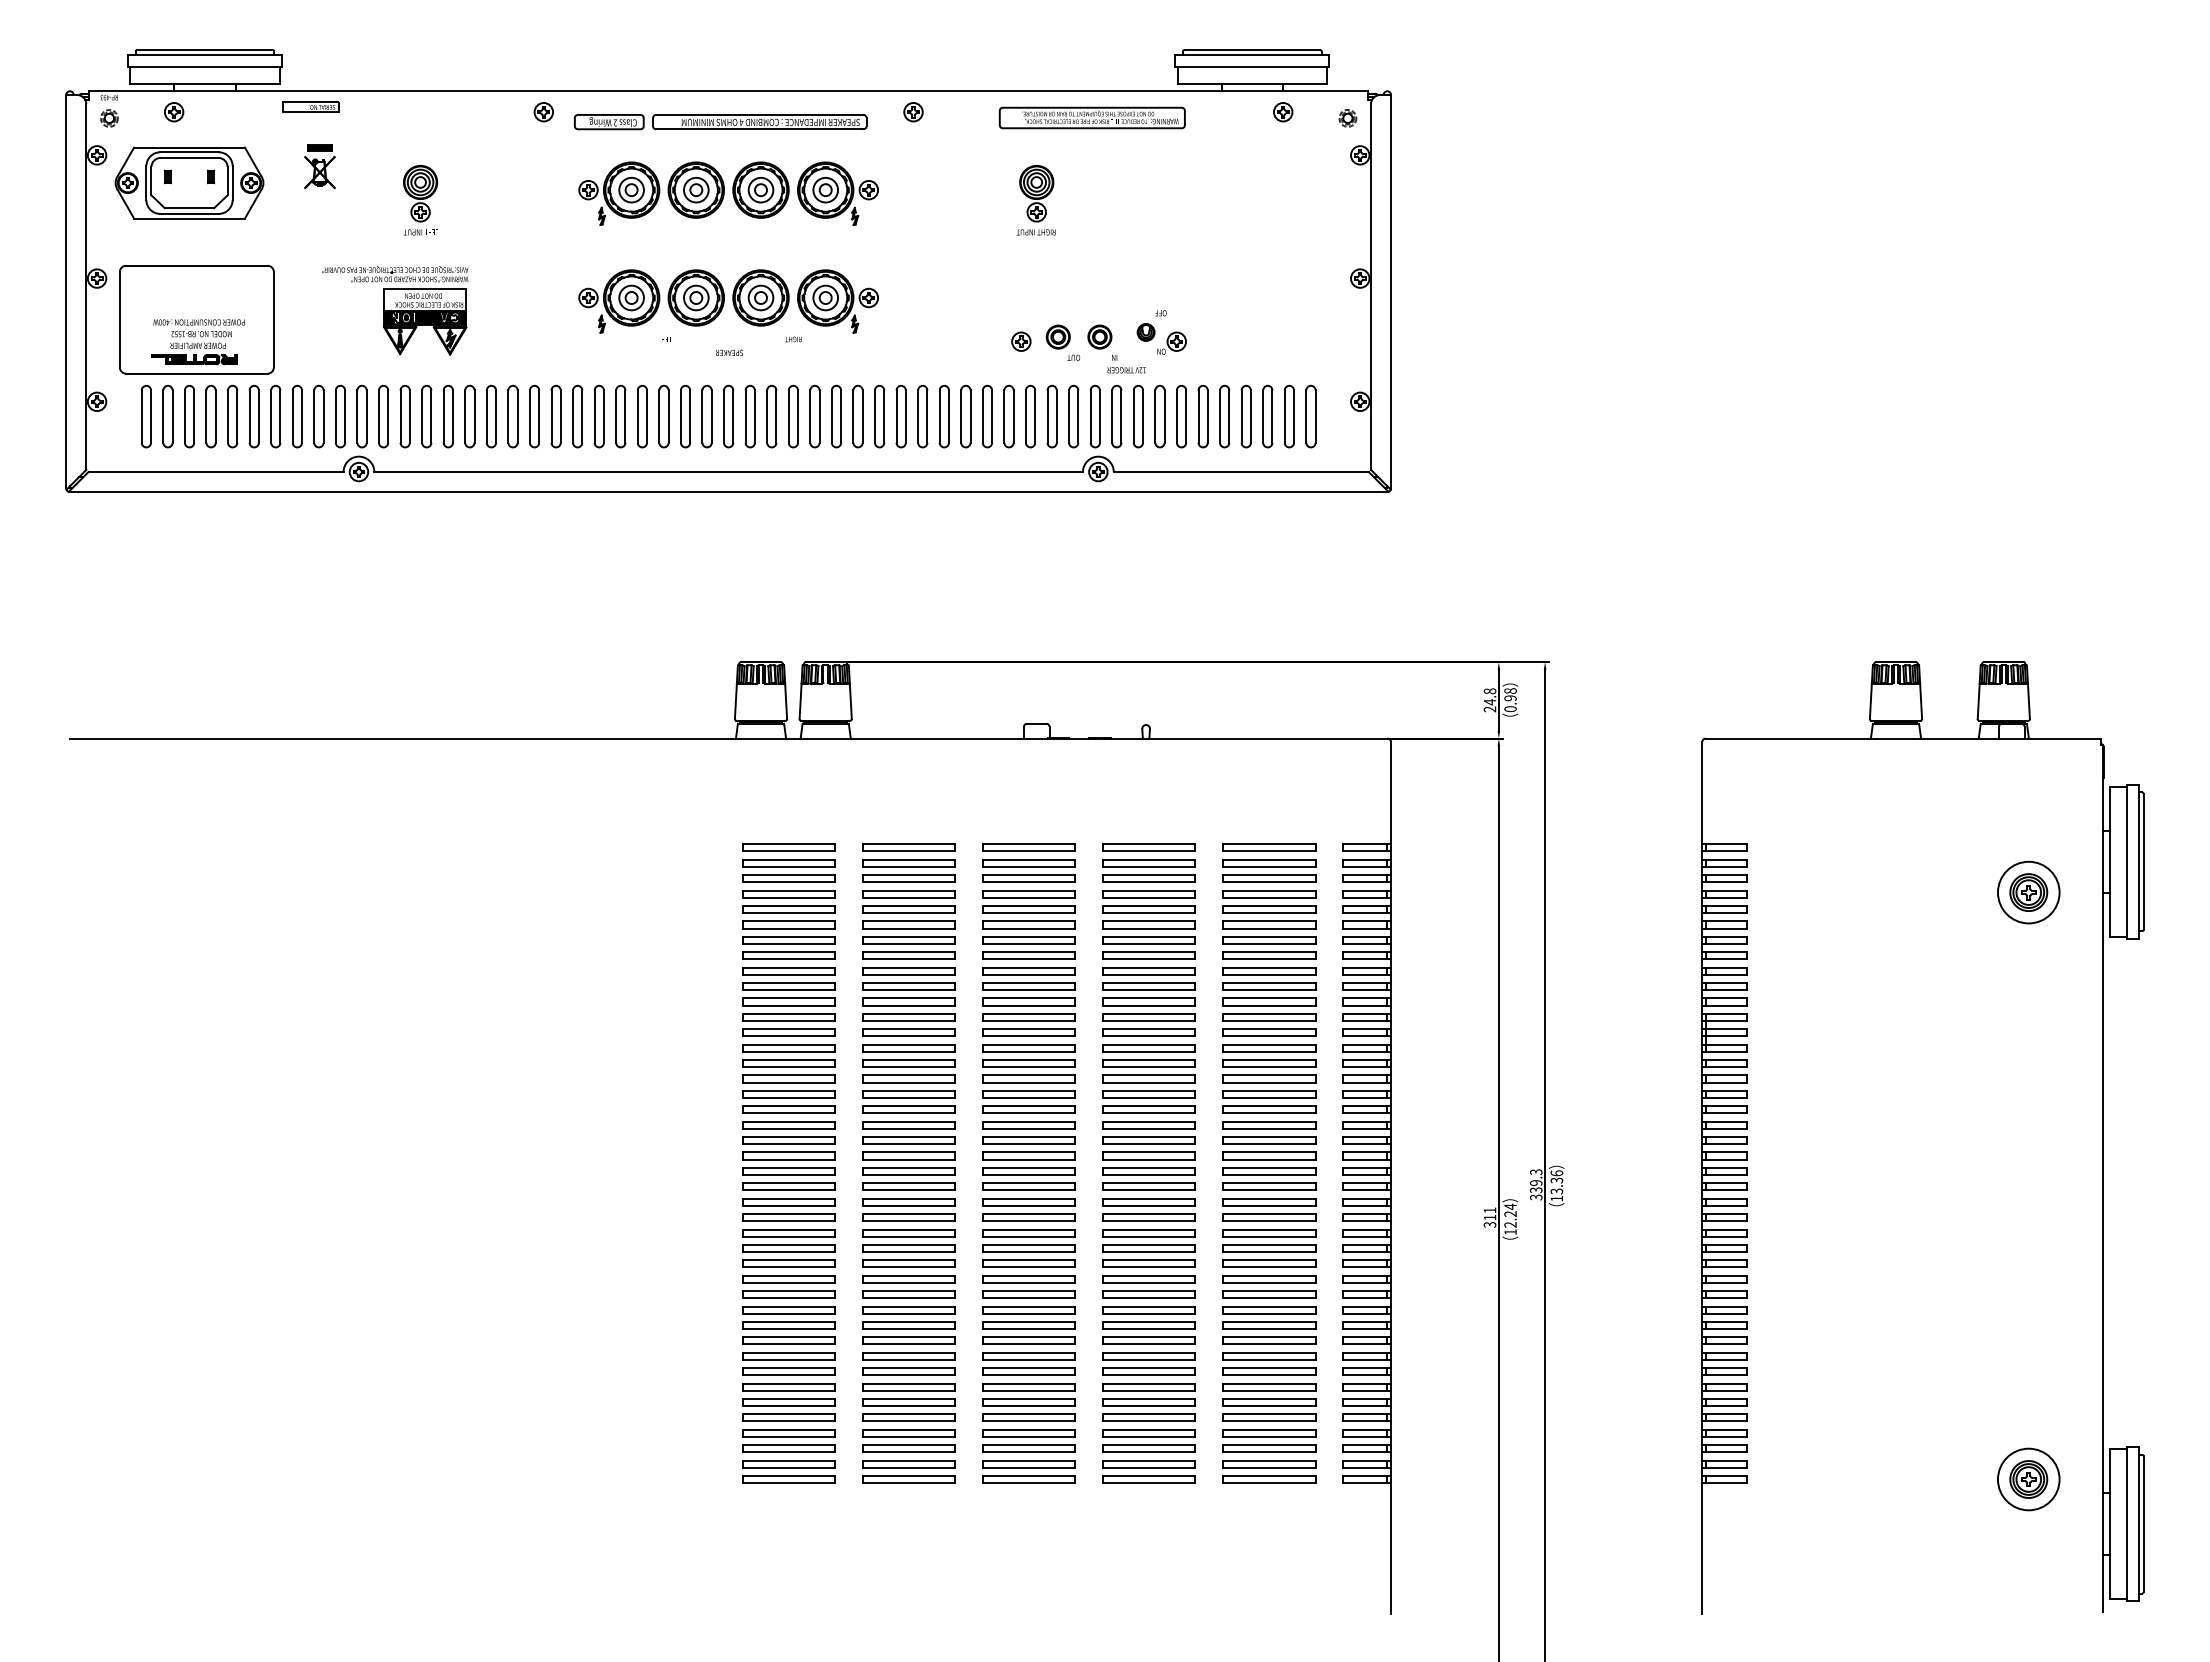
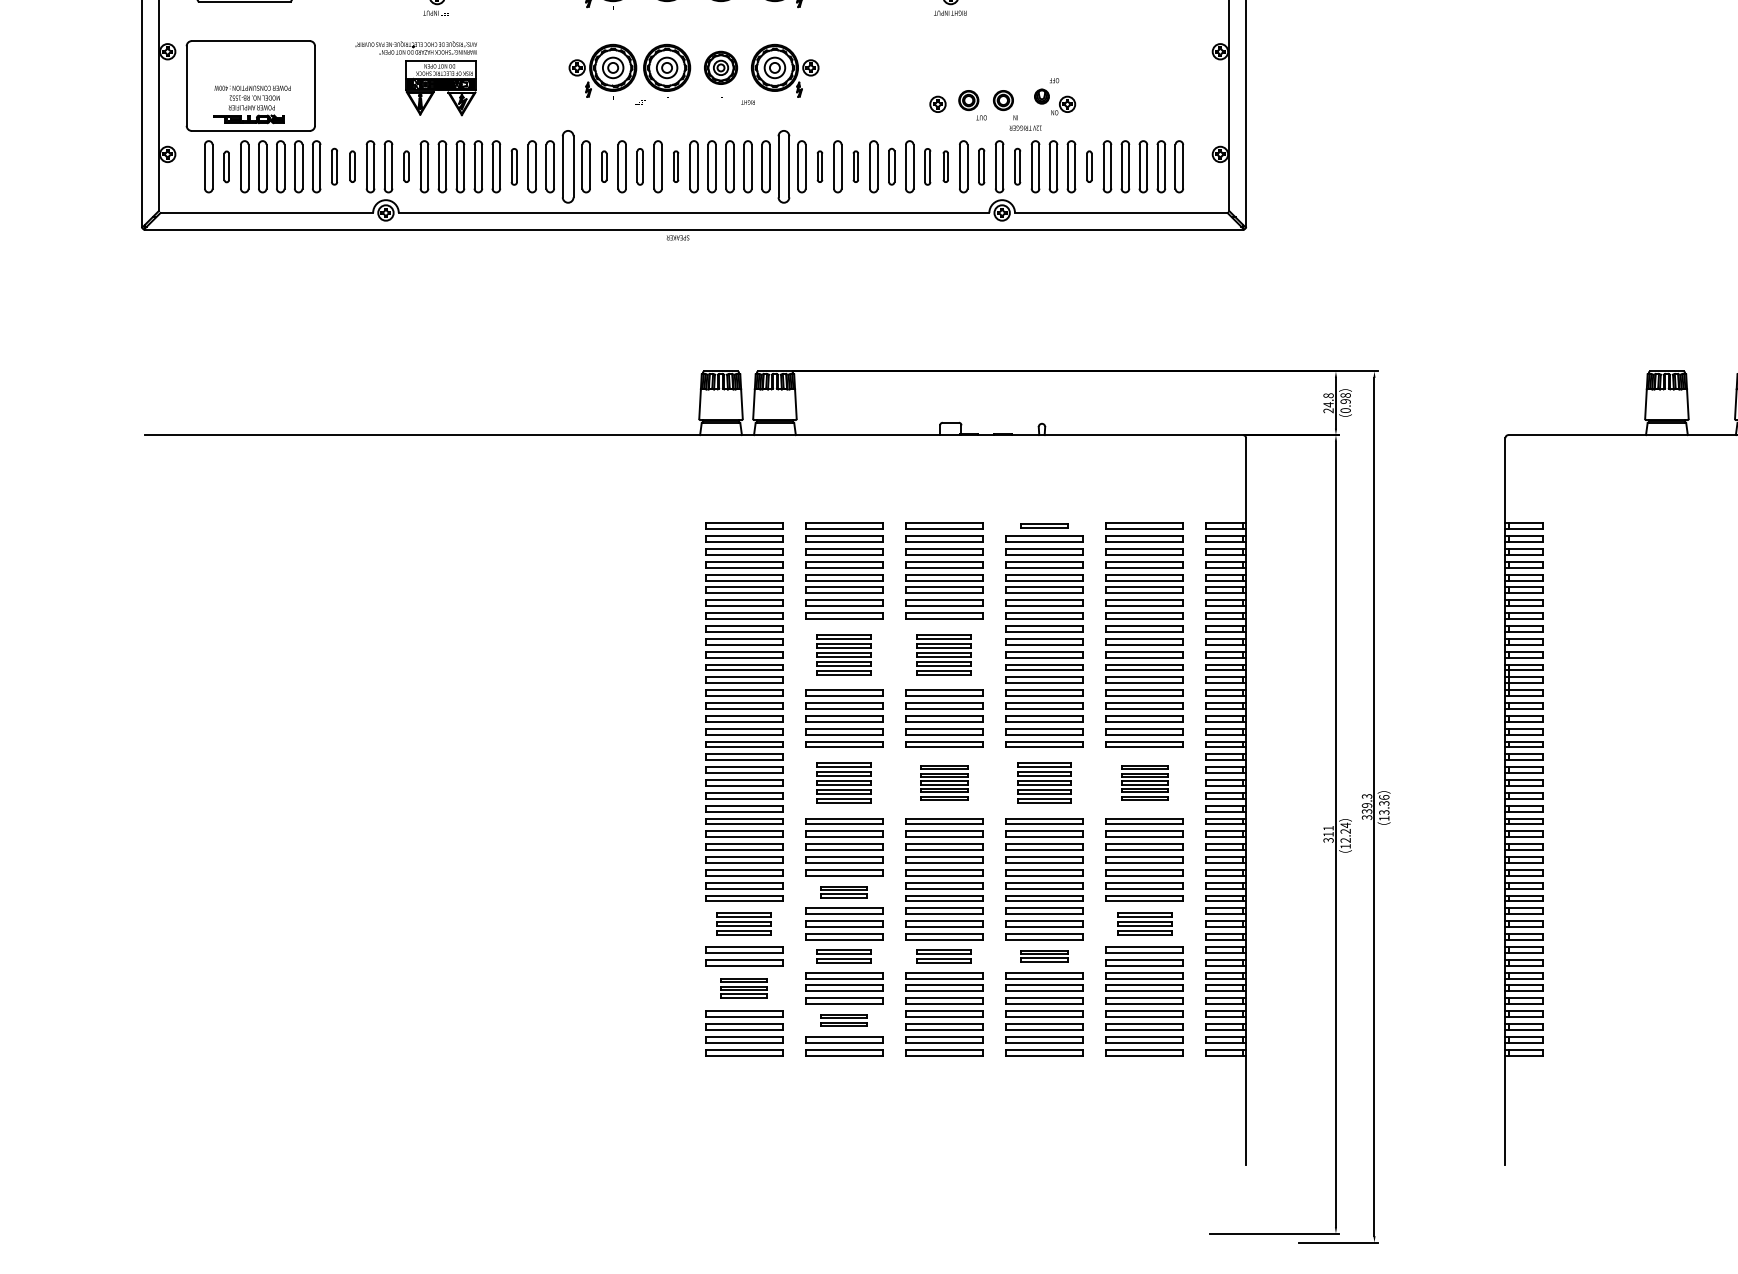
part: (760, 297) -> (720, 67), size x0.7
text: (729, 352) -> (678, 237), moved
part: (167, 416) -> (226, 166), size x0.6
part: (296, 416) -> (333, 166), size x0.7
part: (318, 416) -> (352, 166), size x0.6
part: (383, 416) -> (406, 166), size x0.6
part: (512, 416) -> (513, 166), size x0.7
part: (577, 416) -> (568, 166), size x1.4
part: (620, 416) -> (603, 166), size x0.6
part: (663, 416) -> (639, 166), size x0.7
part: (706, 416) -> (675, 166), size x0.6
part: (836, 416) -> (783, 166), size x1.4
part: (879, 416) -> (819, 166), size x0.6
part: (922, 416) -> (855, 166), size x0.6
part: (965, 416) -> (891, 166), size x0.7
part: (1008, 416) -> (927, 166), size x0.7
part: (1030, 416) -> (945, 166), size x0.6
part: (1073, 416) -> (981, 166), size x0.7
part: (1116, 416) -> (1017, 166), size x0.7
part: (1202, 416) -> (1088, 166), size x0.6
part: (1148, 847) -> (1043, 525), size x0.6
part: (908, 1001) -> (843, 654), size x0.7
part: (1028, 1001) -> (943, 654), size x0.7
part: (908, 1155) -> (843, 782), size x0.7
part: (1028, 1155) -> (943, 782), size x0.6
part: (1148, 1155) -> (1043, 782), size x0.7
part: (1269, 1155) -> (1144, 782), size x0.6
part: (908, 1286) -> (843, 891), size x0.6
part: (788, 1325) -> (743, 924), size x0.7
part: (1269, 1325) -> (1144, 924), size x0.7
part: (908, 1363) -> (843, 955), size x0.7
part: (1028, 1363) -> (943, 955), size x0.7
part: (1148, 1363) -> (1043, 955), size x0.6
part: (788, 1402) -> (743, 988), size x0.6
part: (908, 1440) -> (843, 1020), size x0.6

